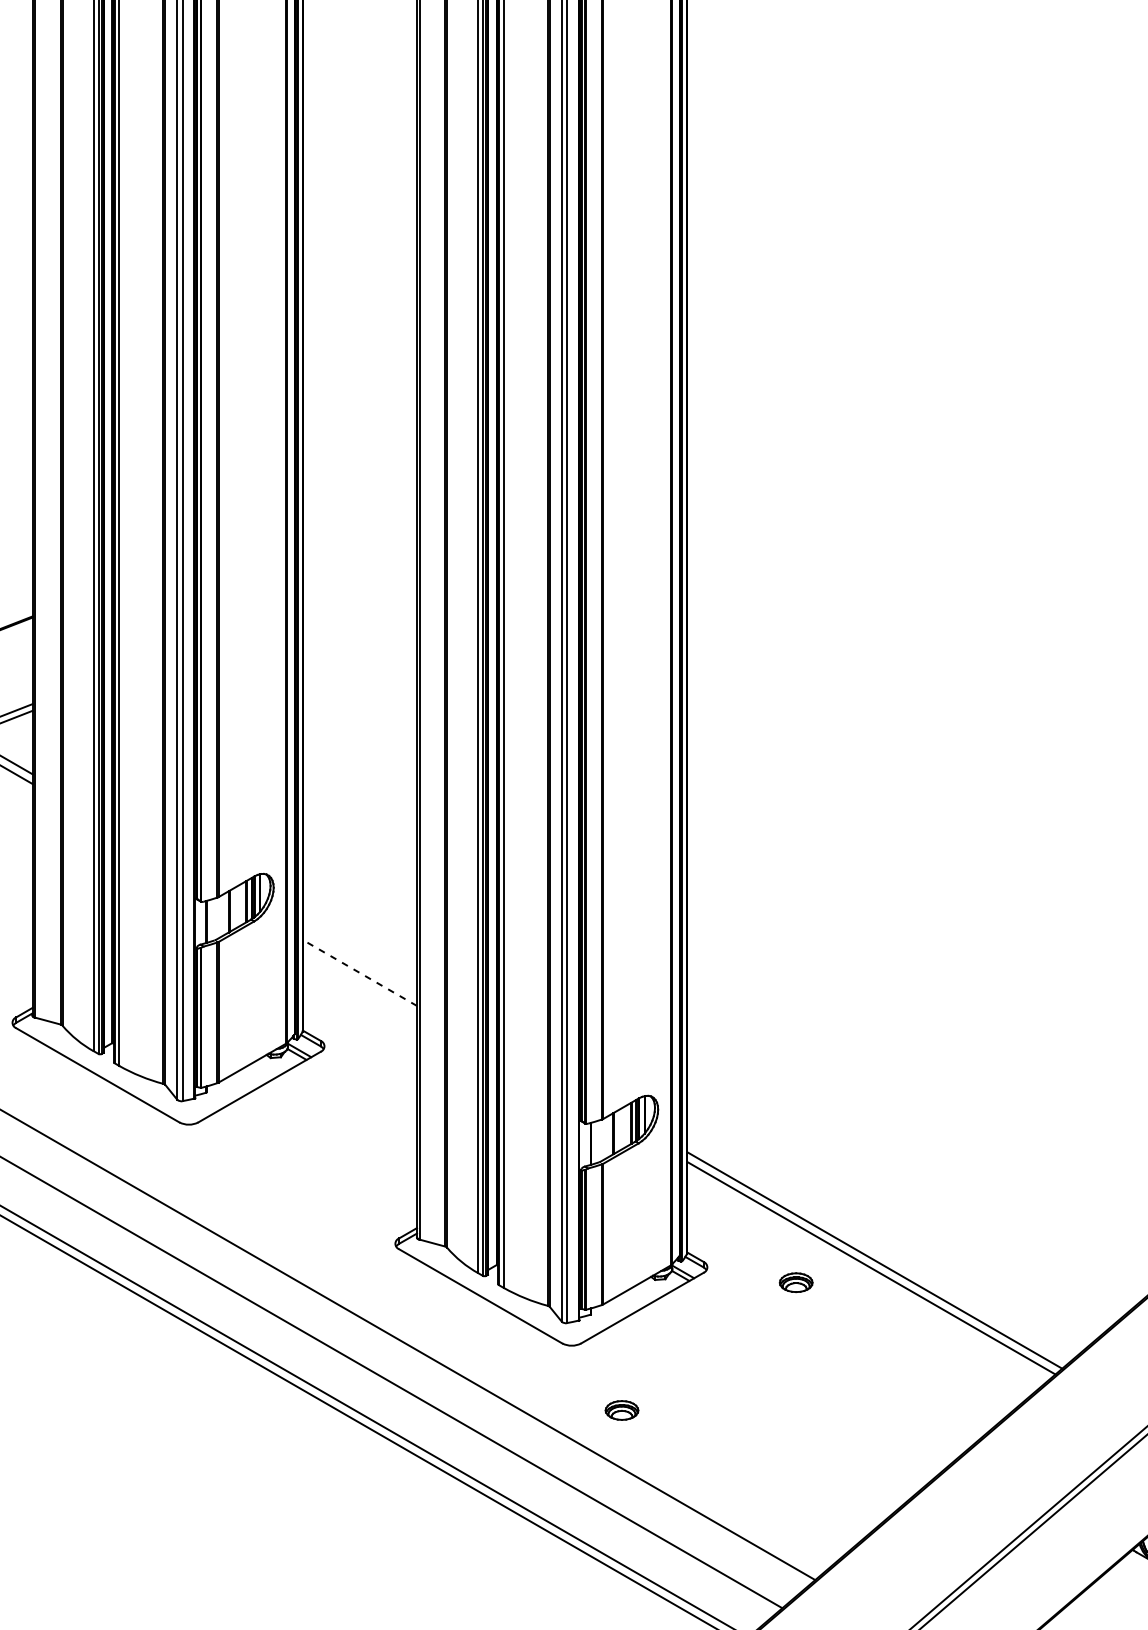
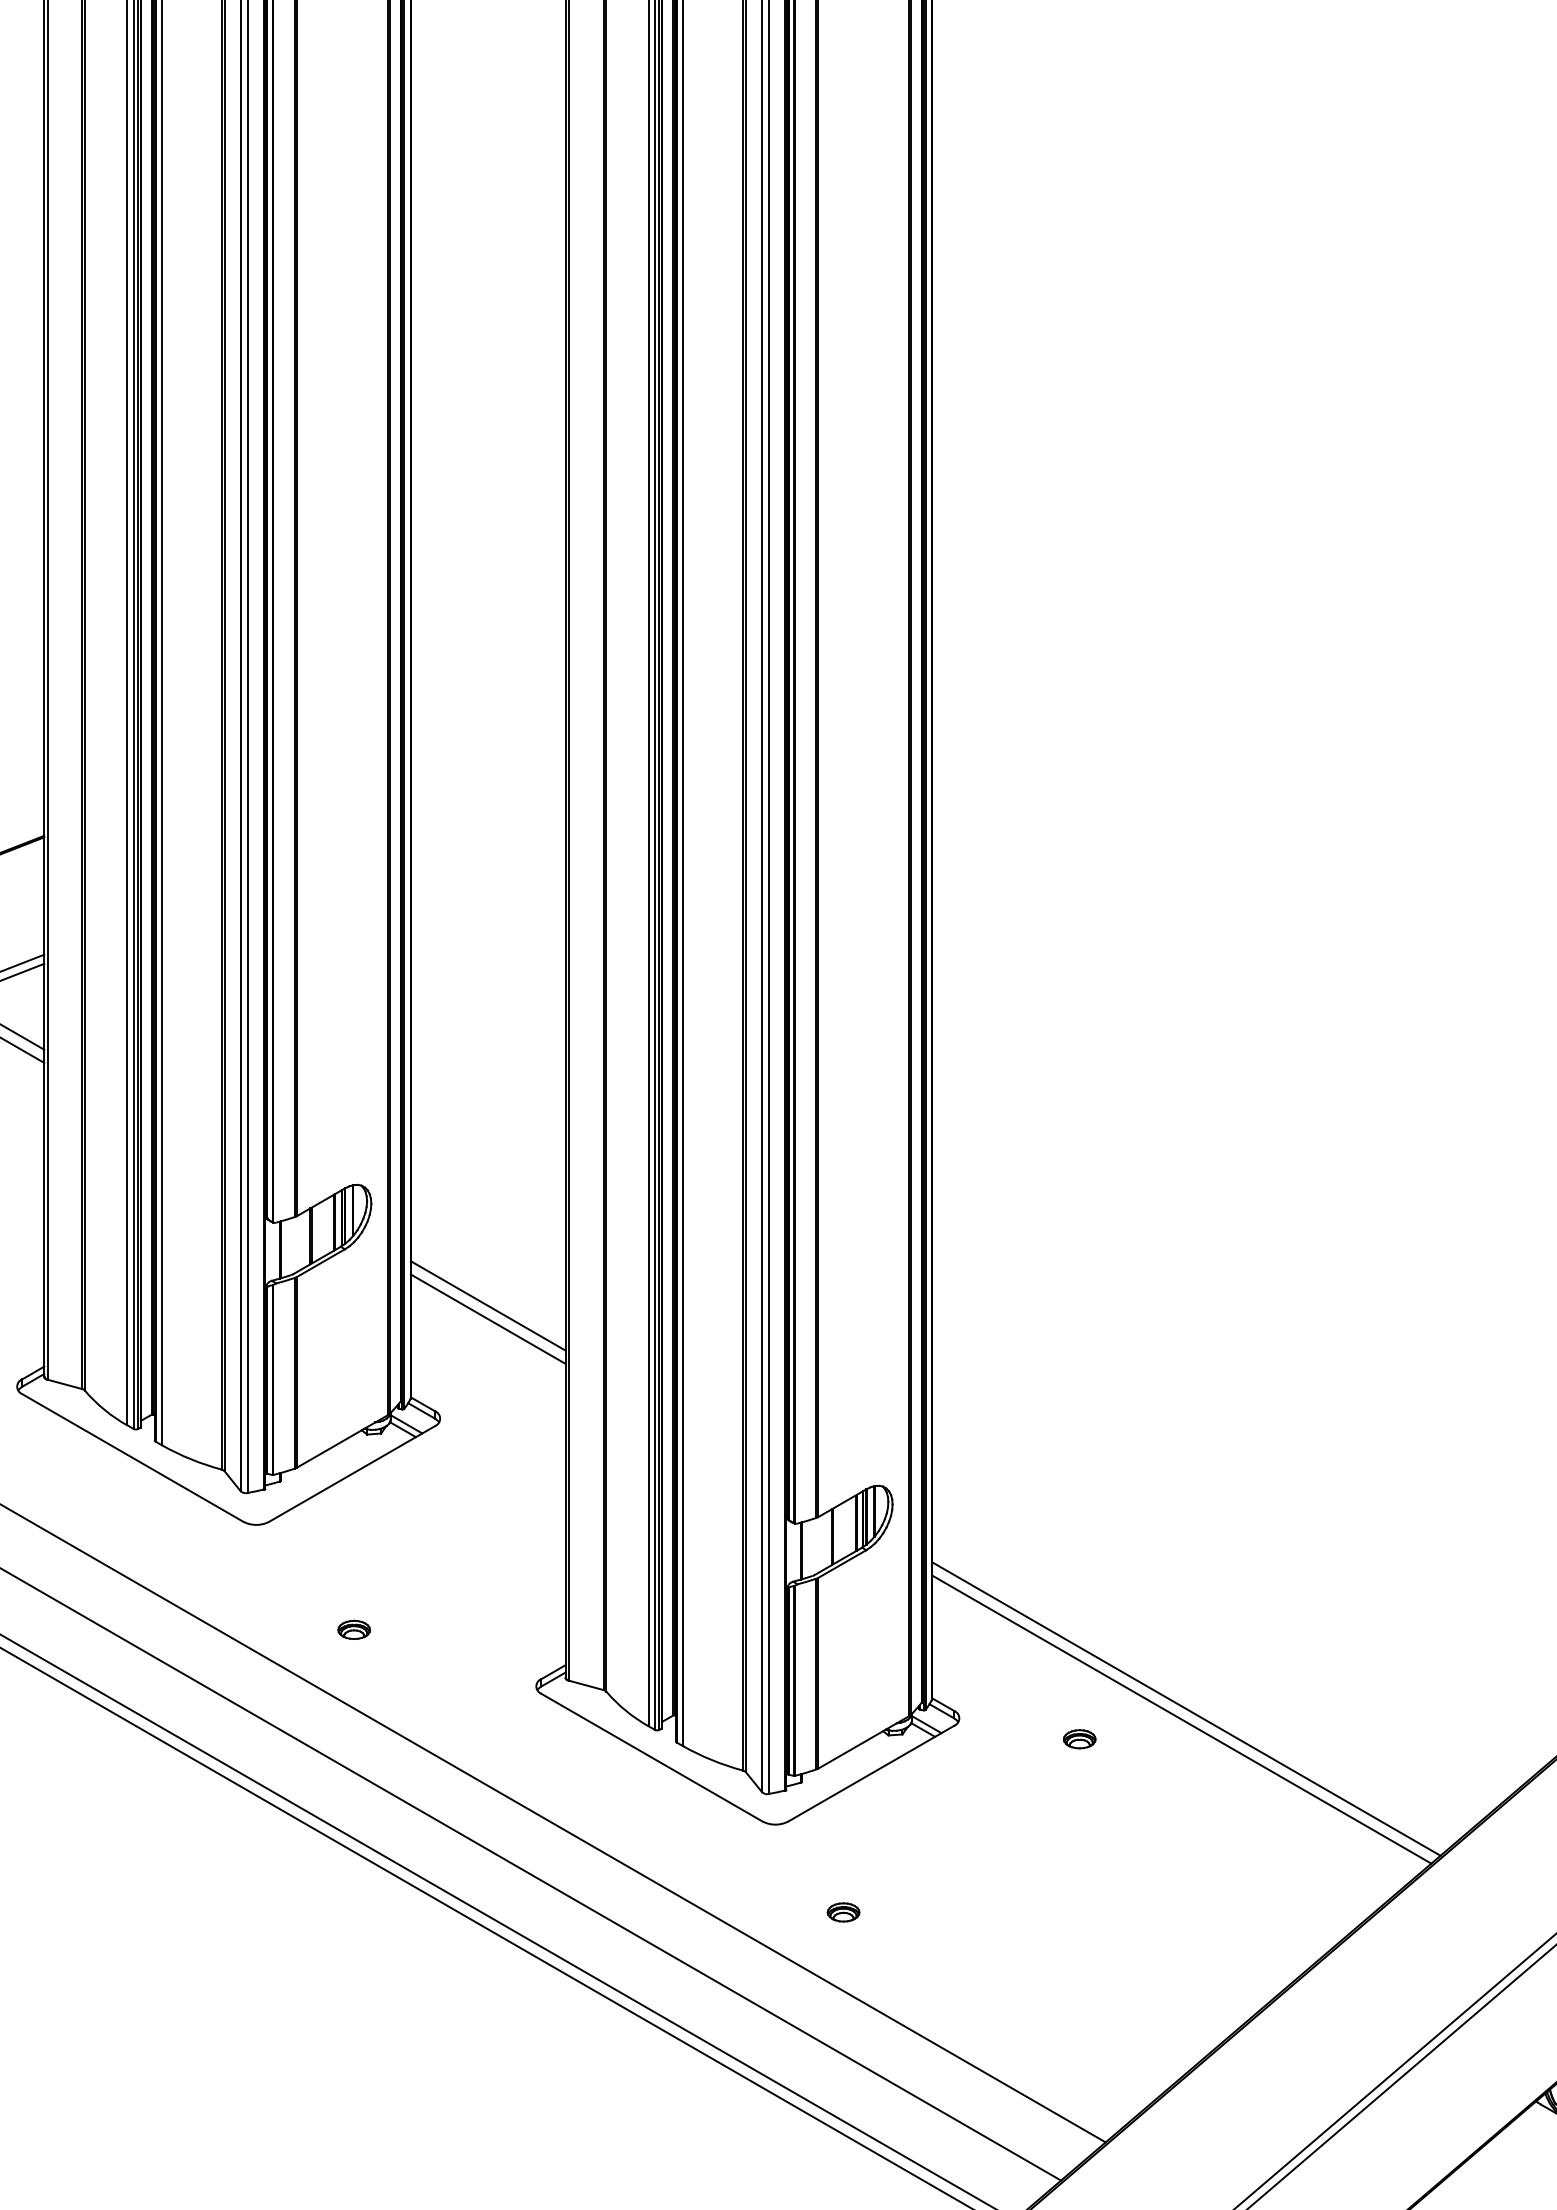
line: (359, 962) -> (487, 1305), added
line: (359, 972) -> (487, 1318), dashed -> solid
part: (260, 1201) -> (353, 1629), added
part: (795, 1282) -> (1079, 1739), size x0.71
part: (621, 1410) -> (843, 1912), size x0.71

